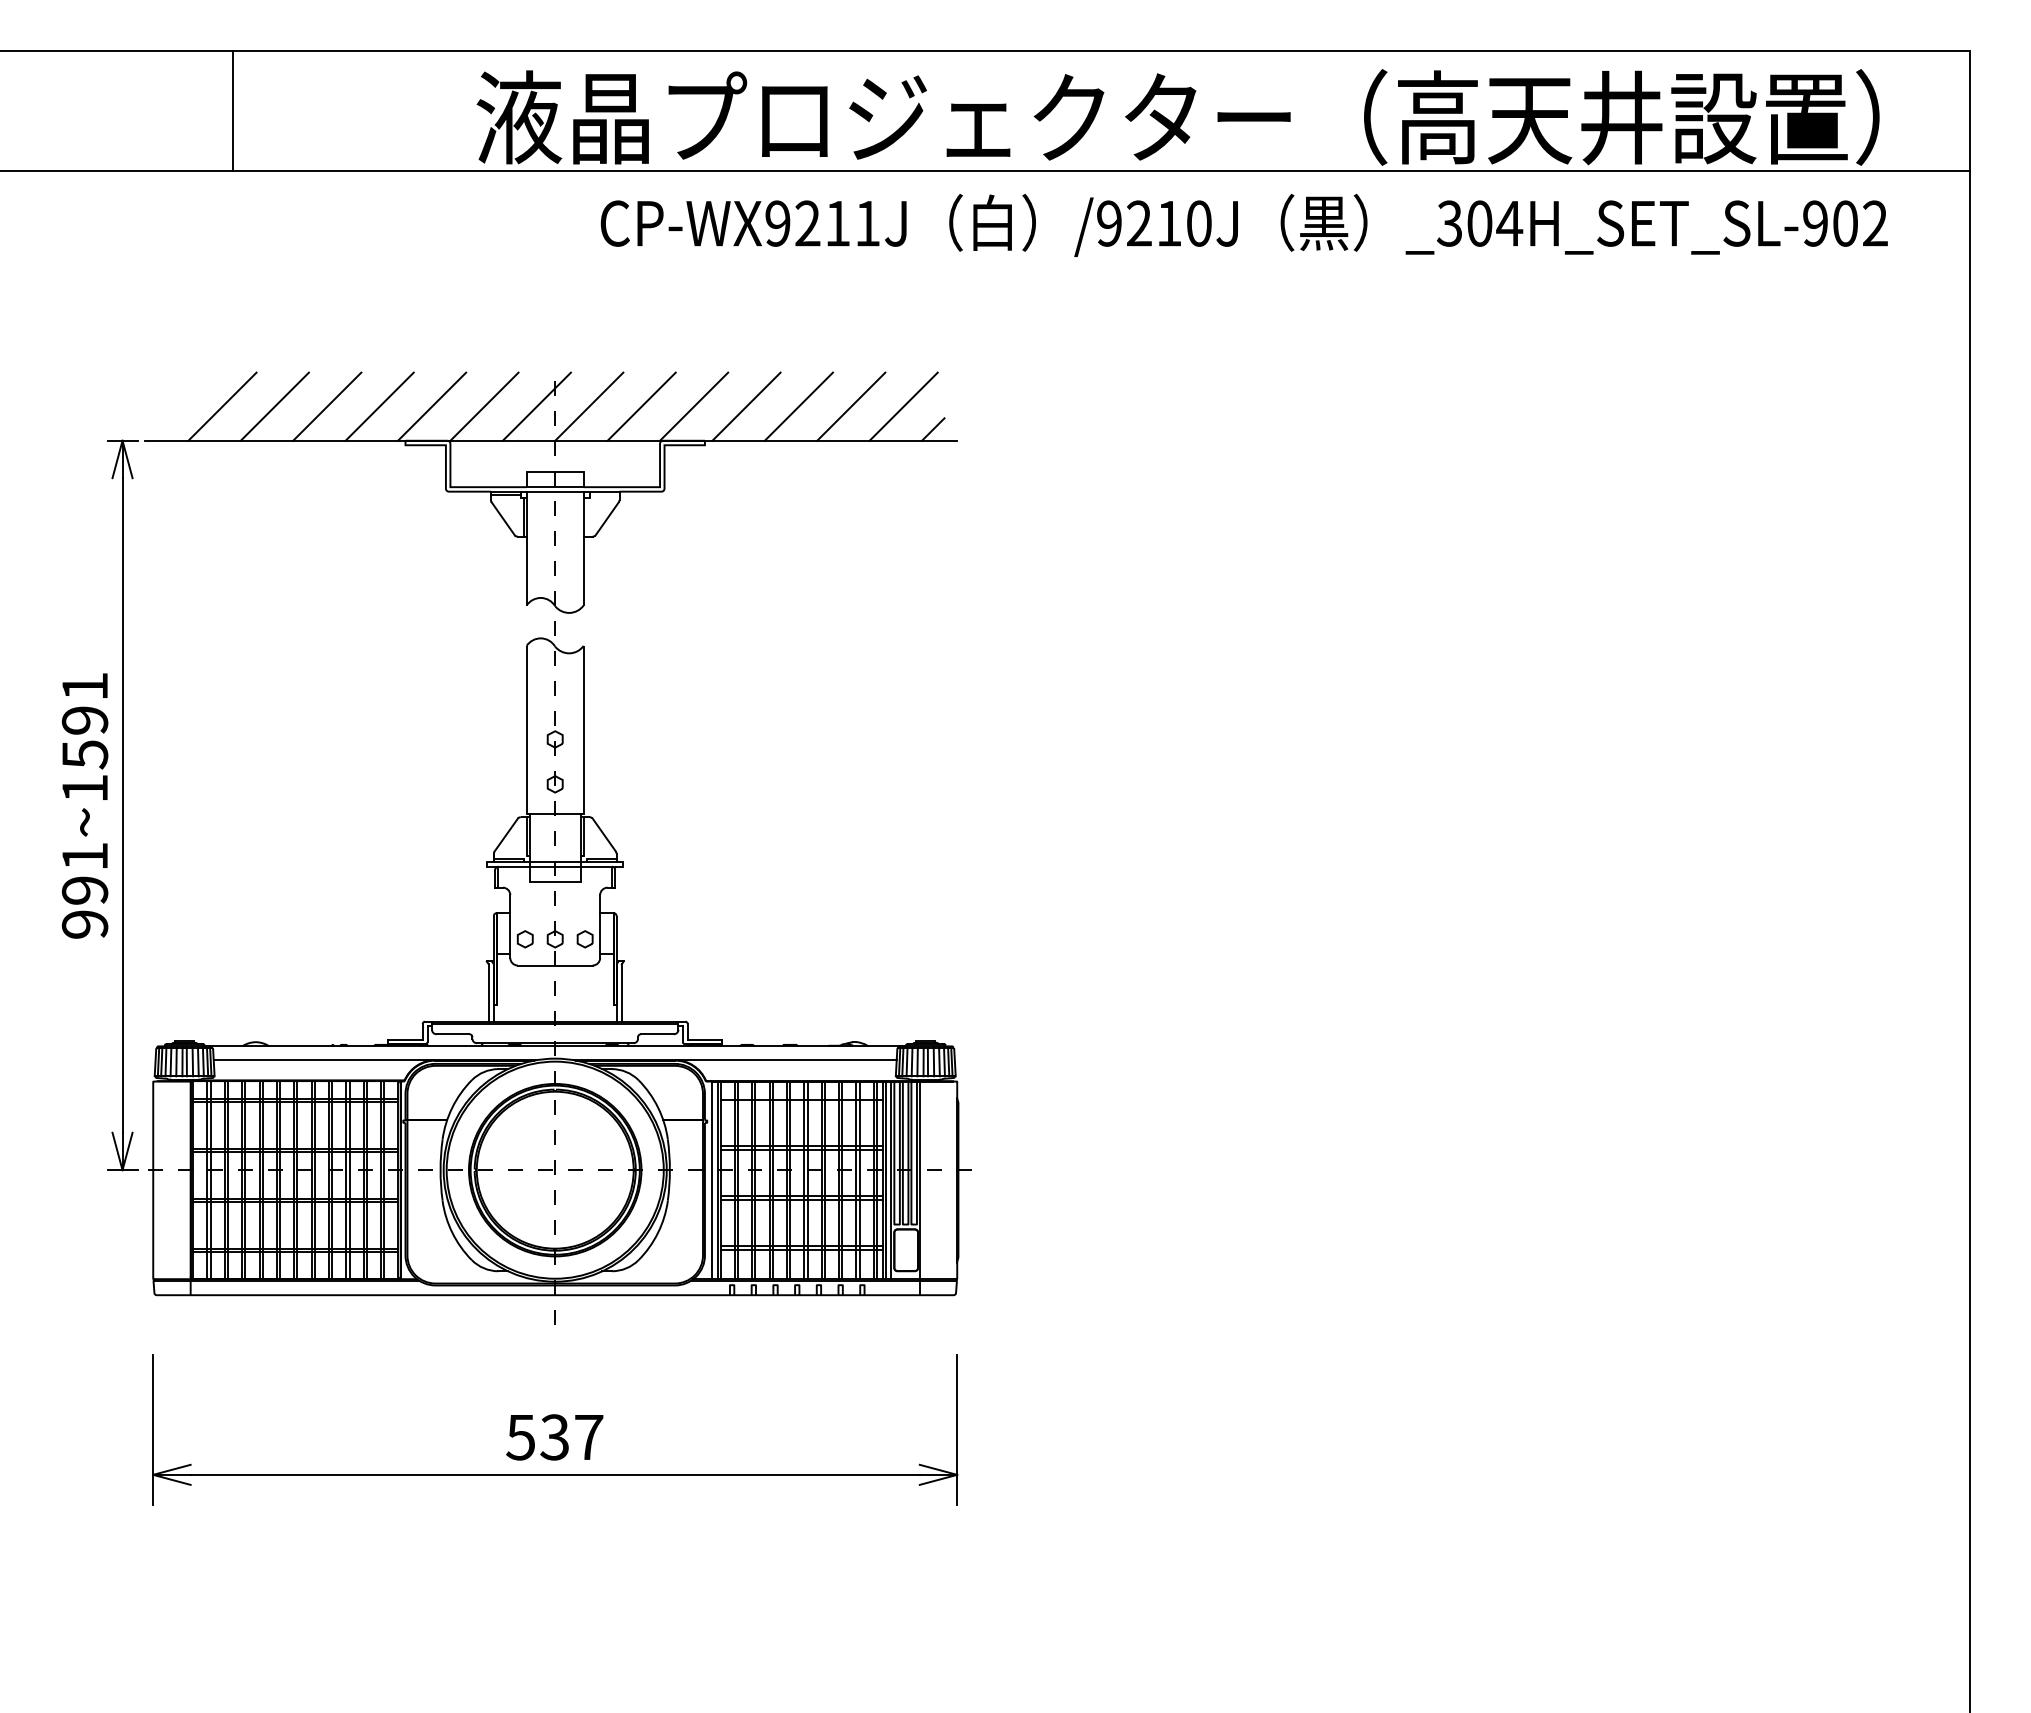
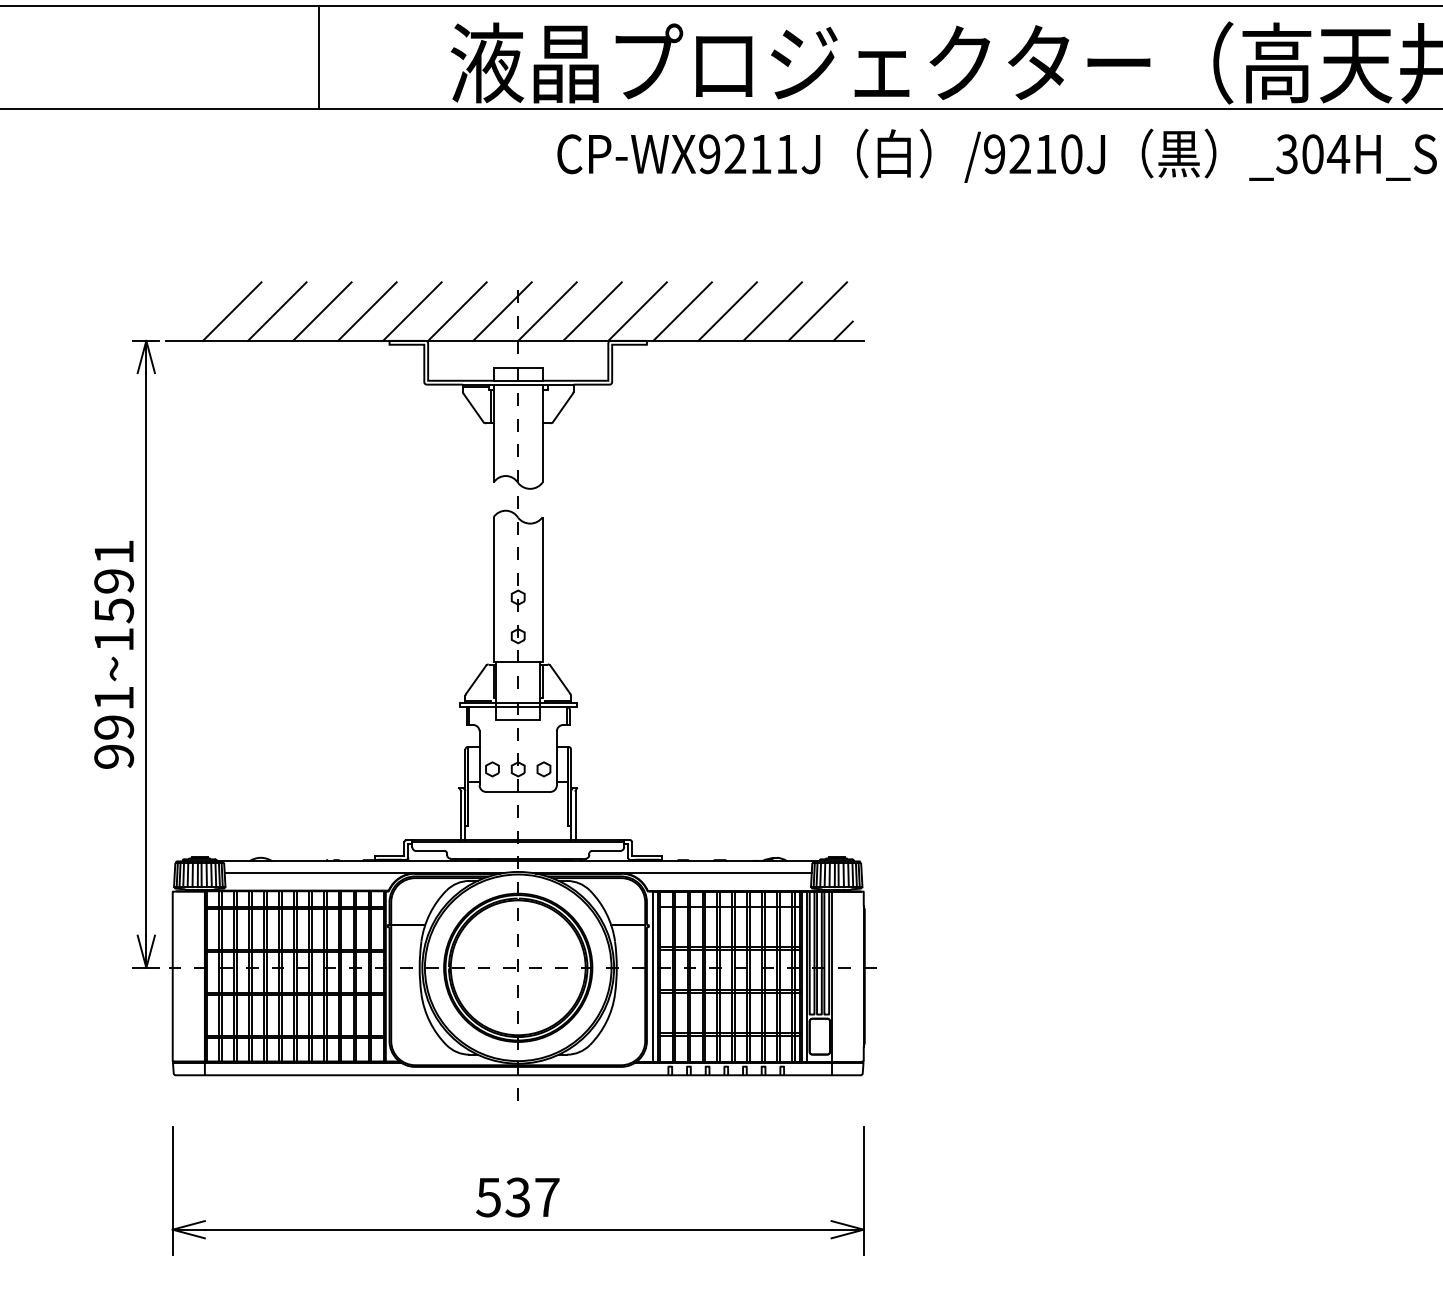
line: (233, 111) -> (319, 57), moved

